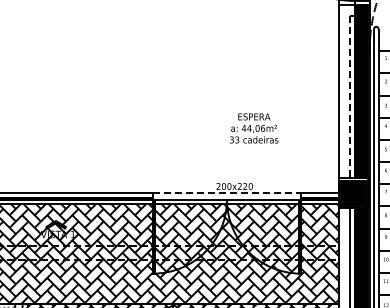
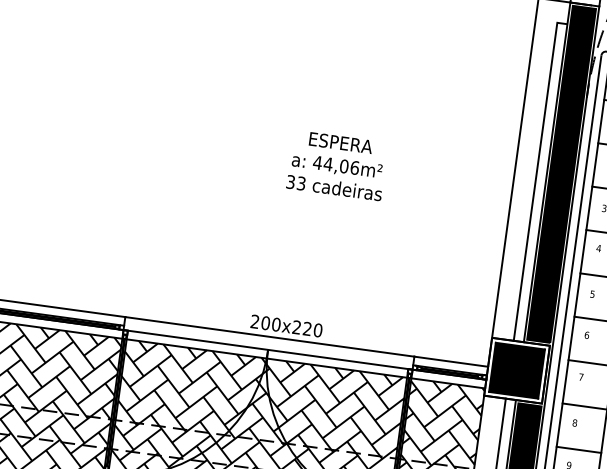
line: (349, 97) -> (535, 182), dashed -> solid
text: (254, 128) -> (338, 165), moved
line: (226, 193) -> (268, 337), dashed -> solid

